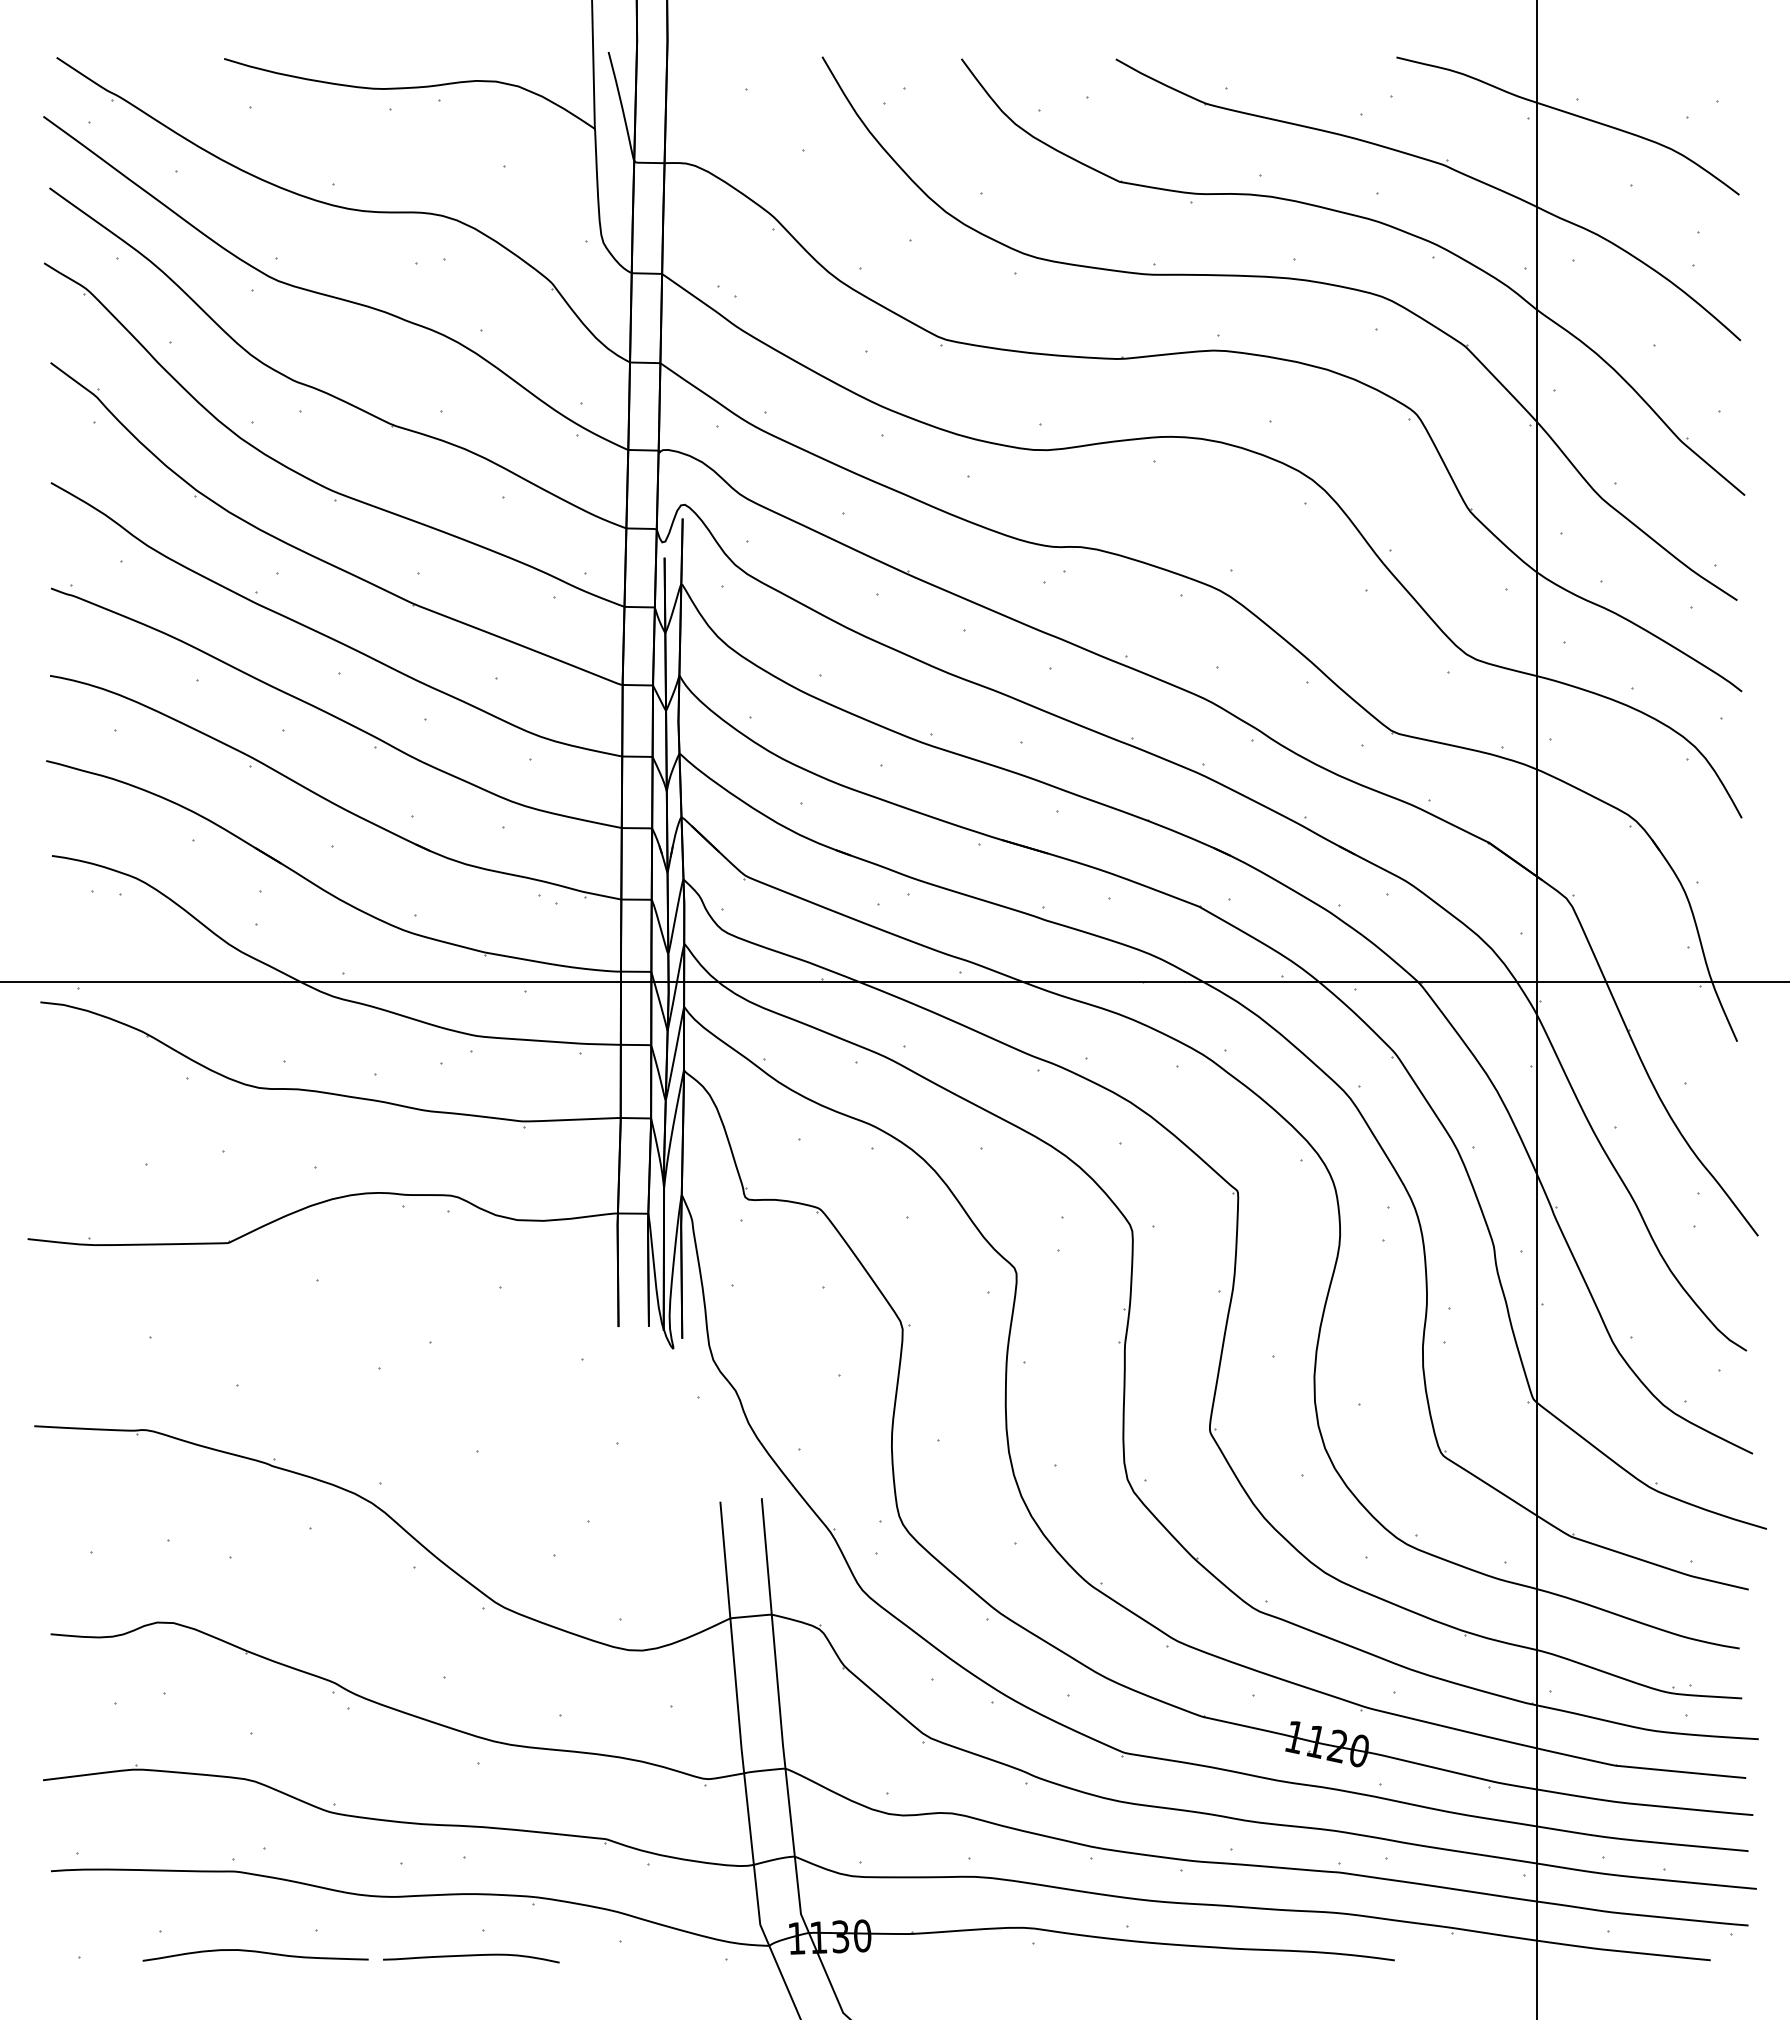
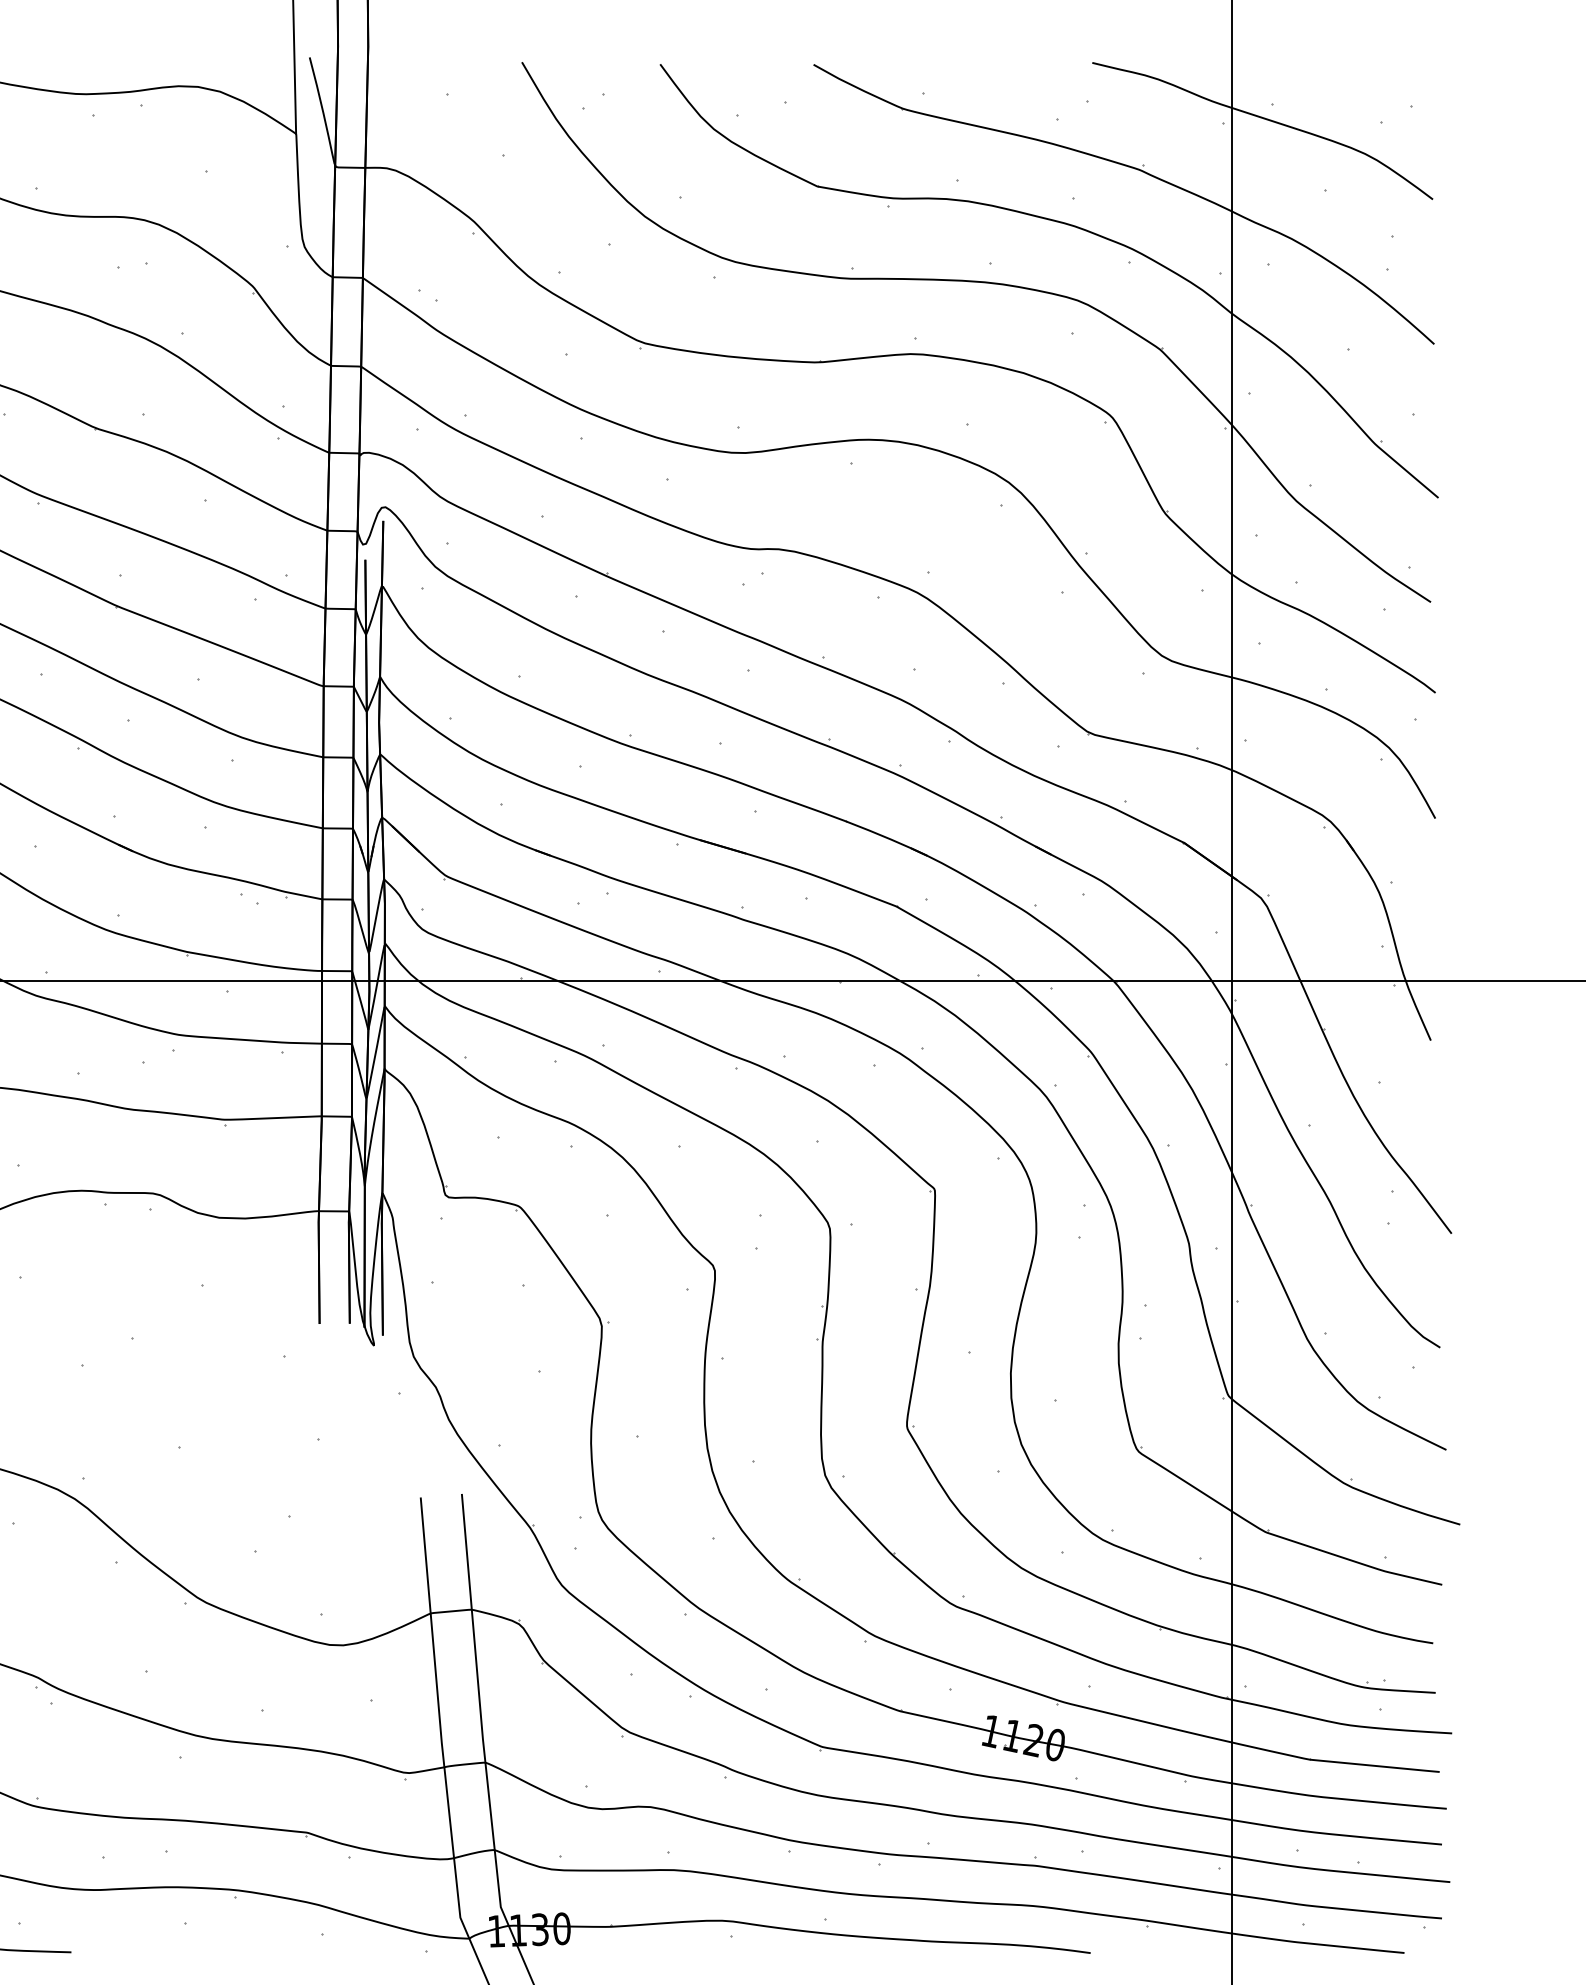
curve: (471, 1956) -> (173, 1949), removed

